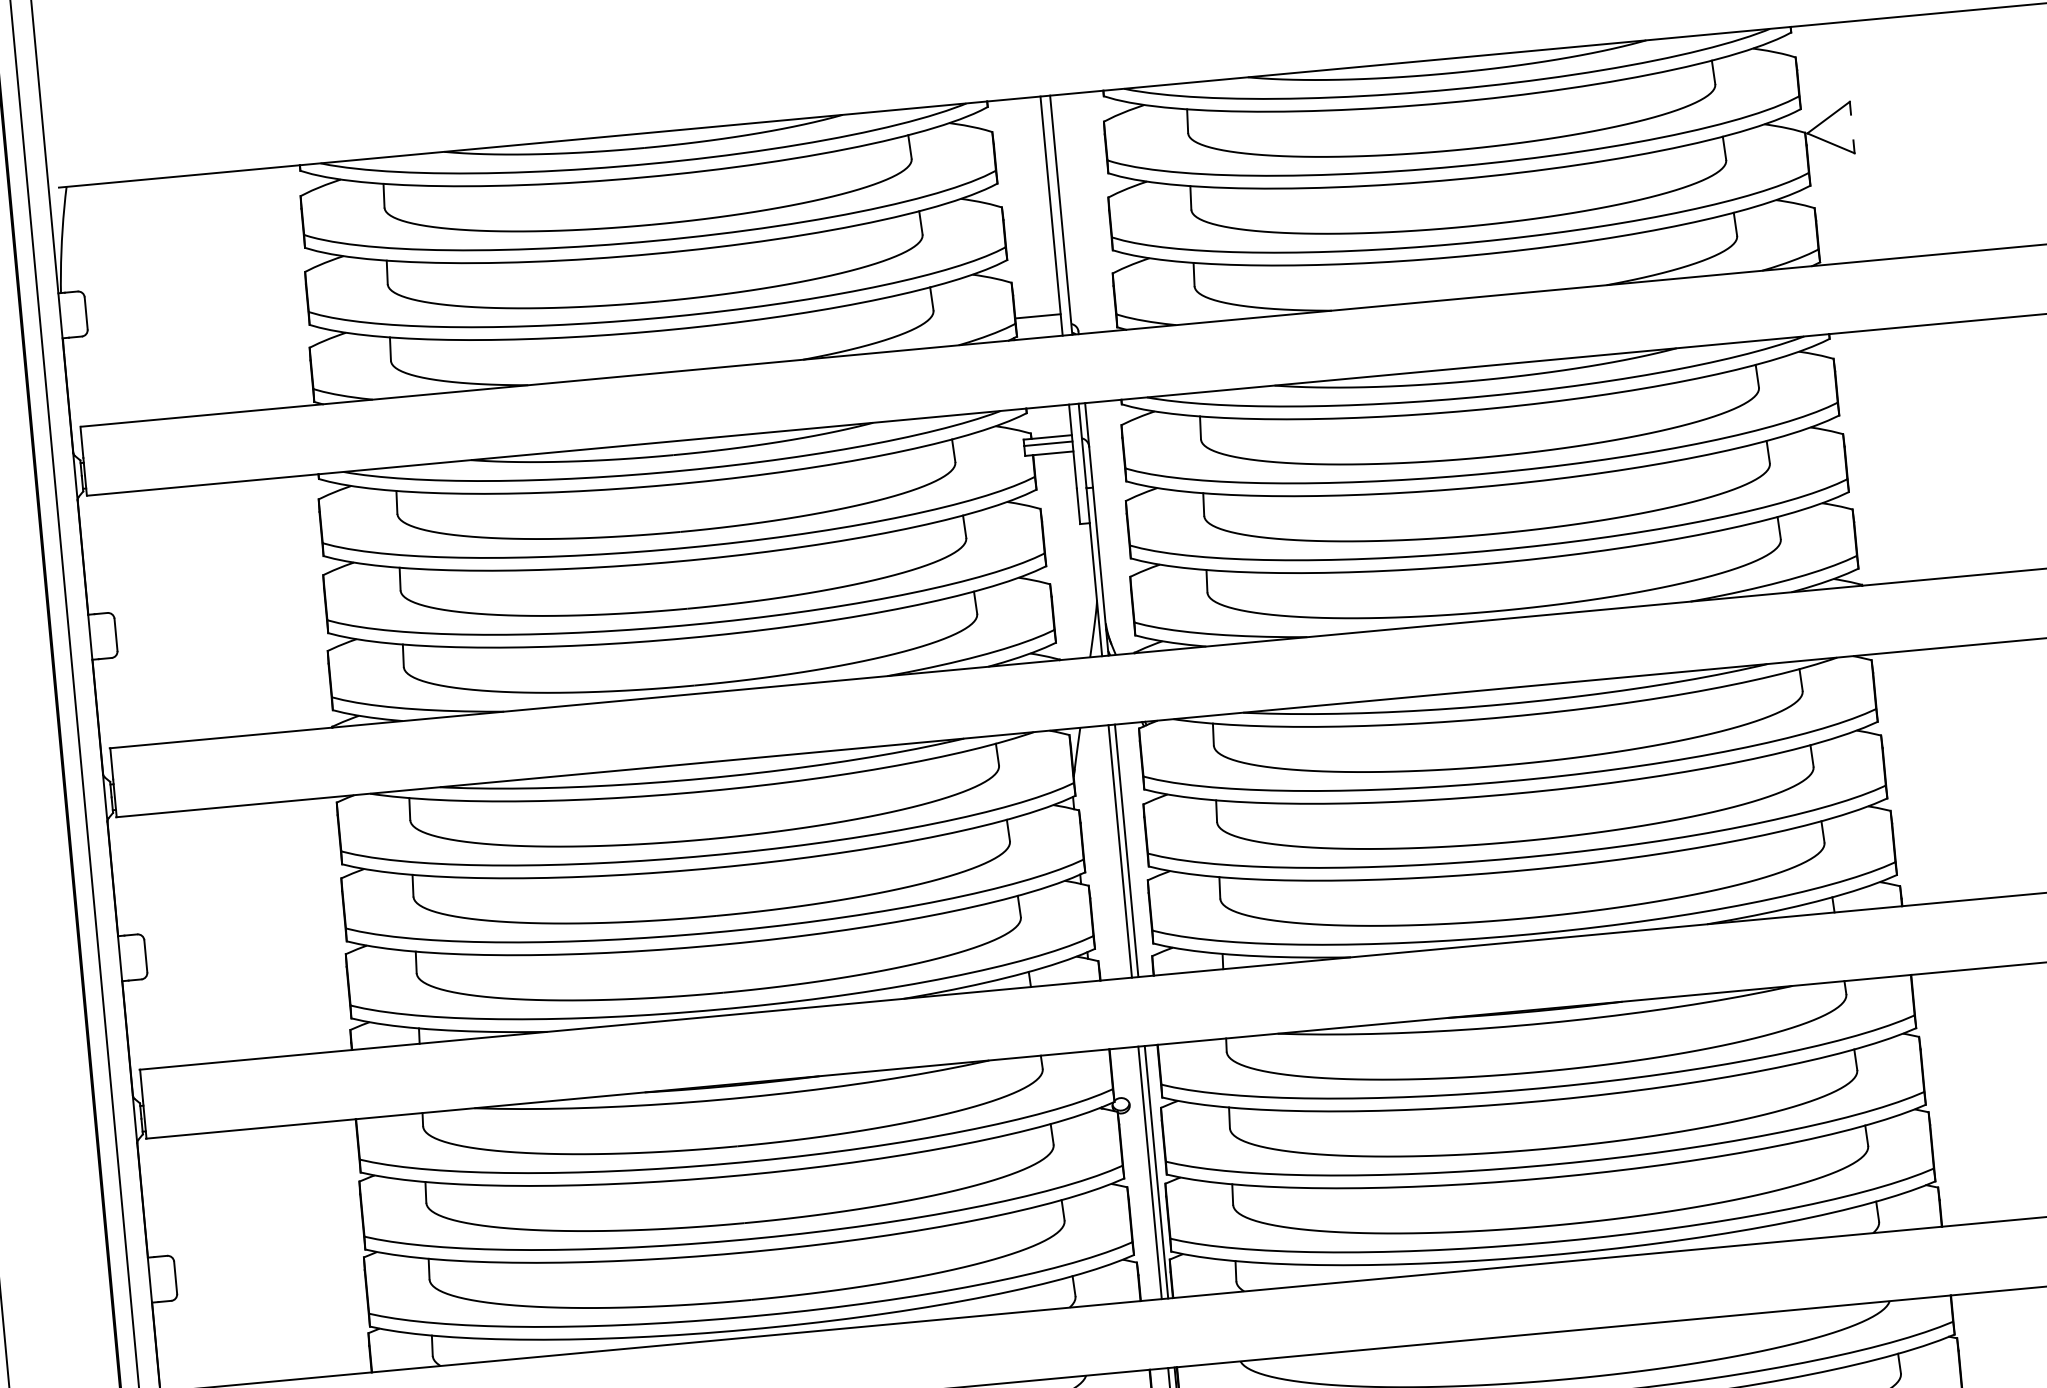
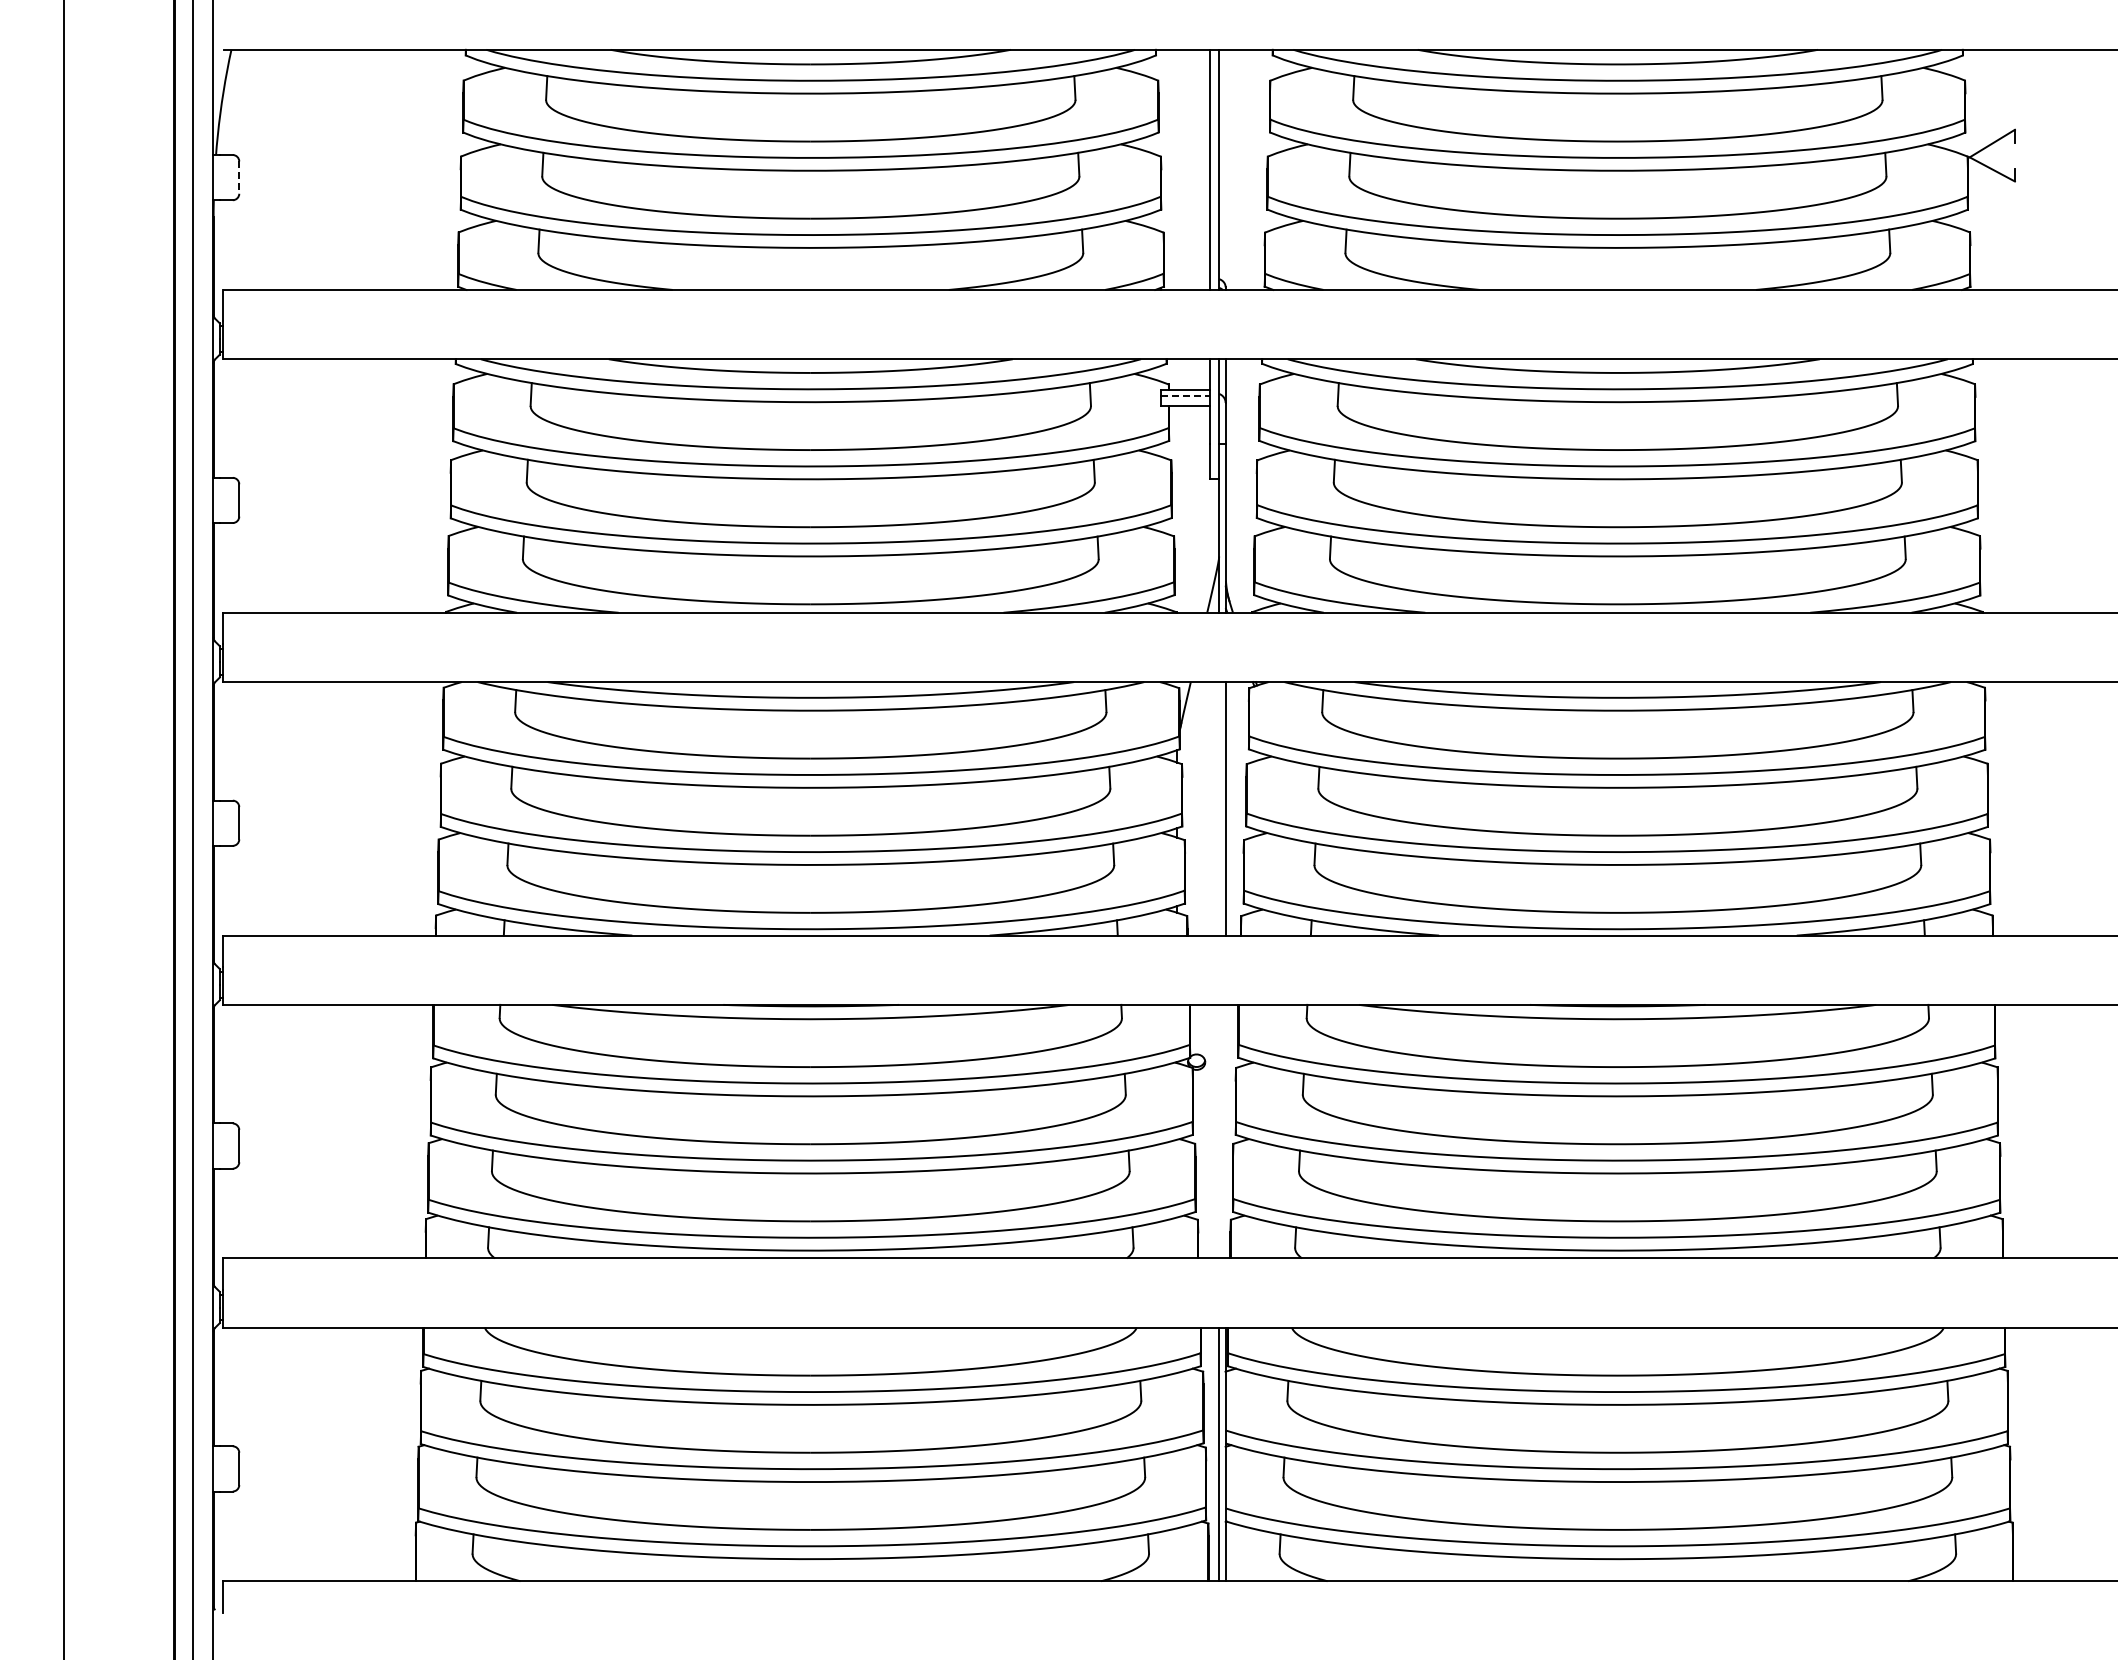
line: (86, 314) -> (239, 178), solid -> dashed
line: (1037, 316) -> (1186, 268), removed
line: (1048, 443) -> (1185, 396), solid -> dashed
line: (1120, 851) -> (1219, 808), removed
line: (1150, 1172) -> (1219, 1131), removed
line: (1156, 1172) -> (1225, 1131), removed

